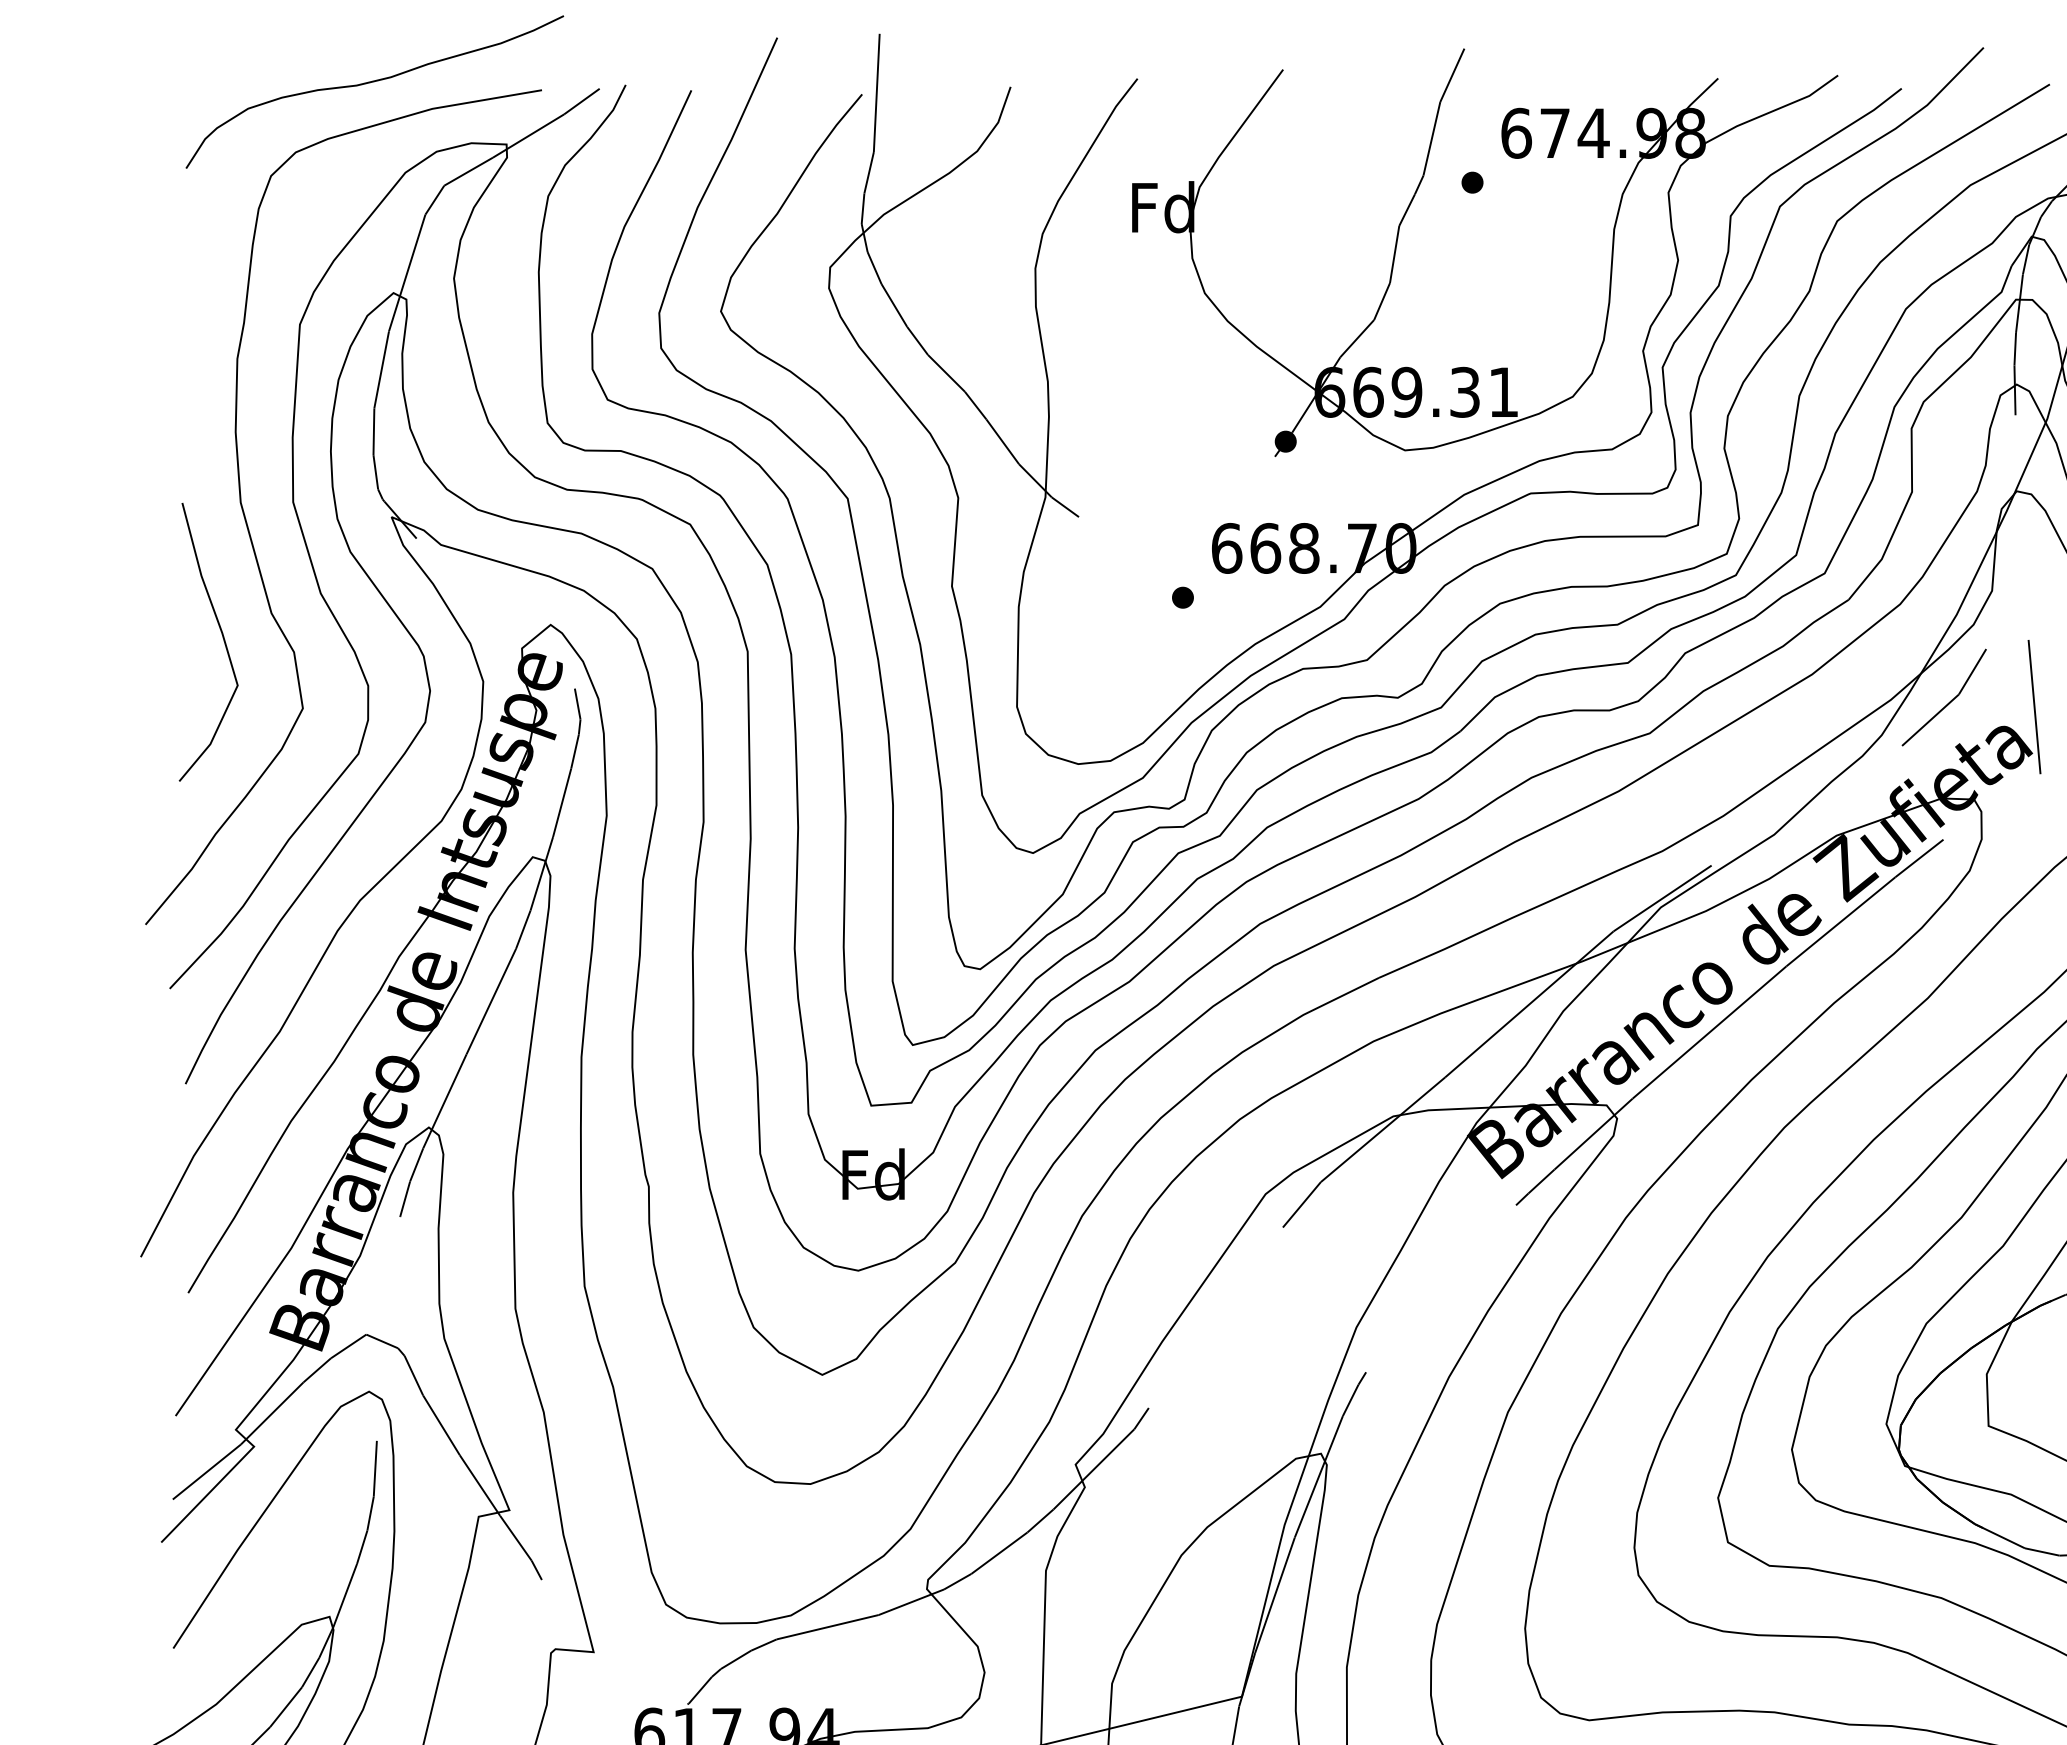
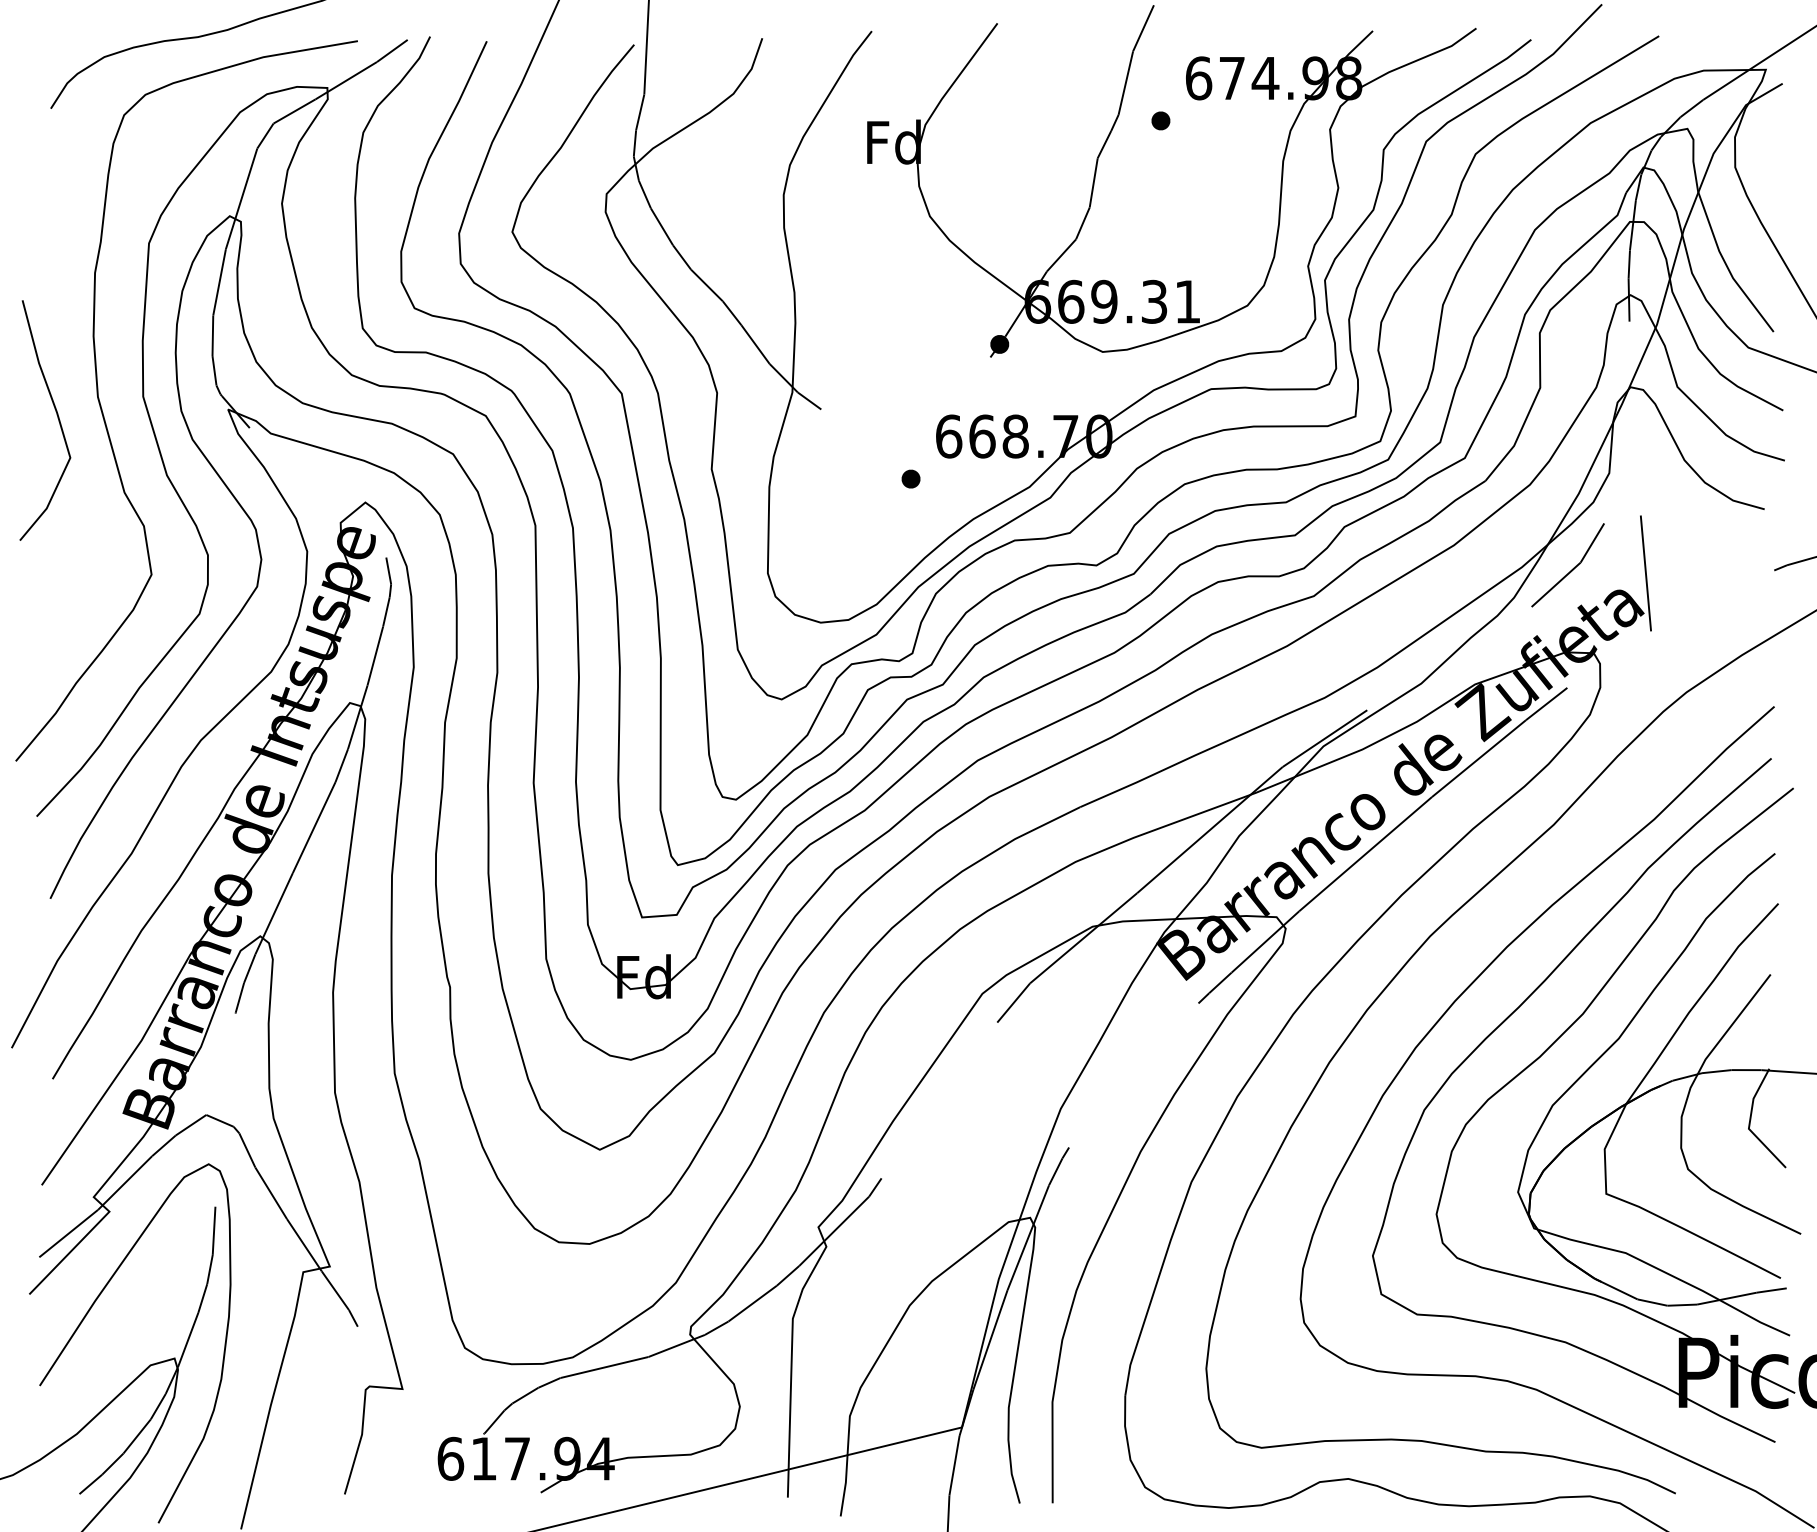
curve: (221, 636) -> (56, 415), moved

